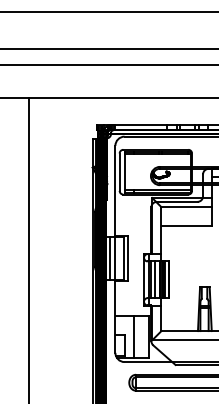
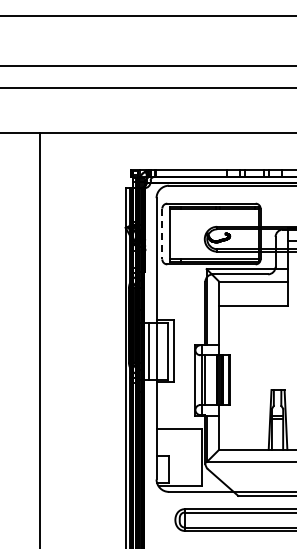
line: (119, 172) -> (162, 234), solid -> dashed
line: (155, 280) -> (210, 380), removed
line: (133, 335) -> (181, 456), removed

